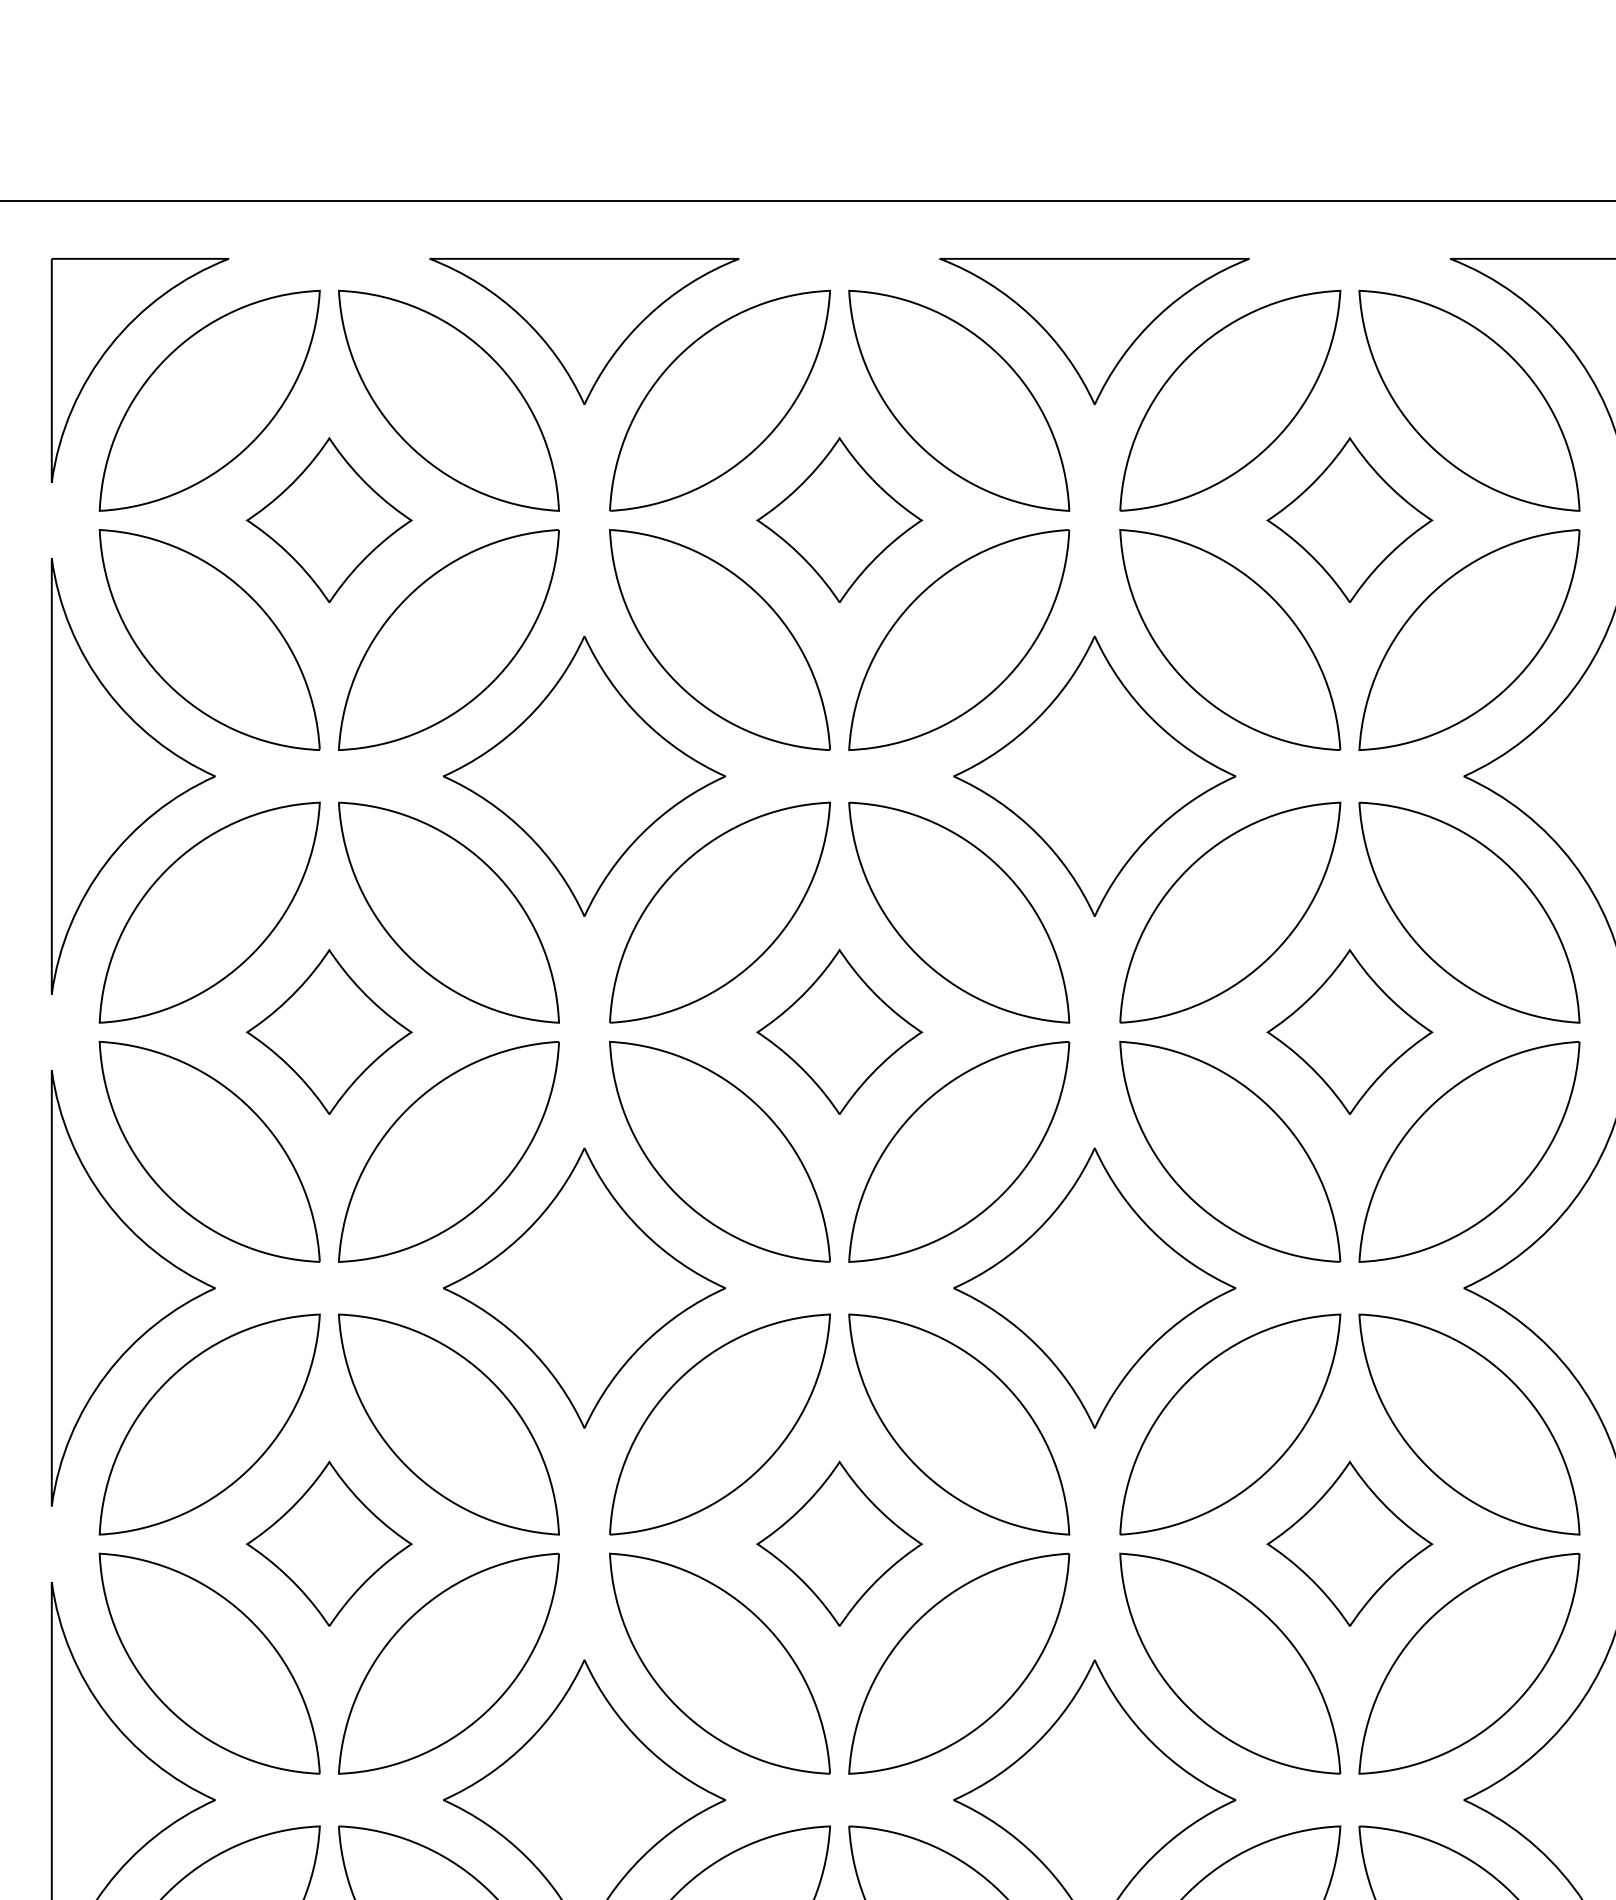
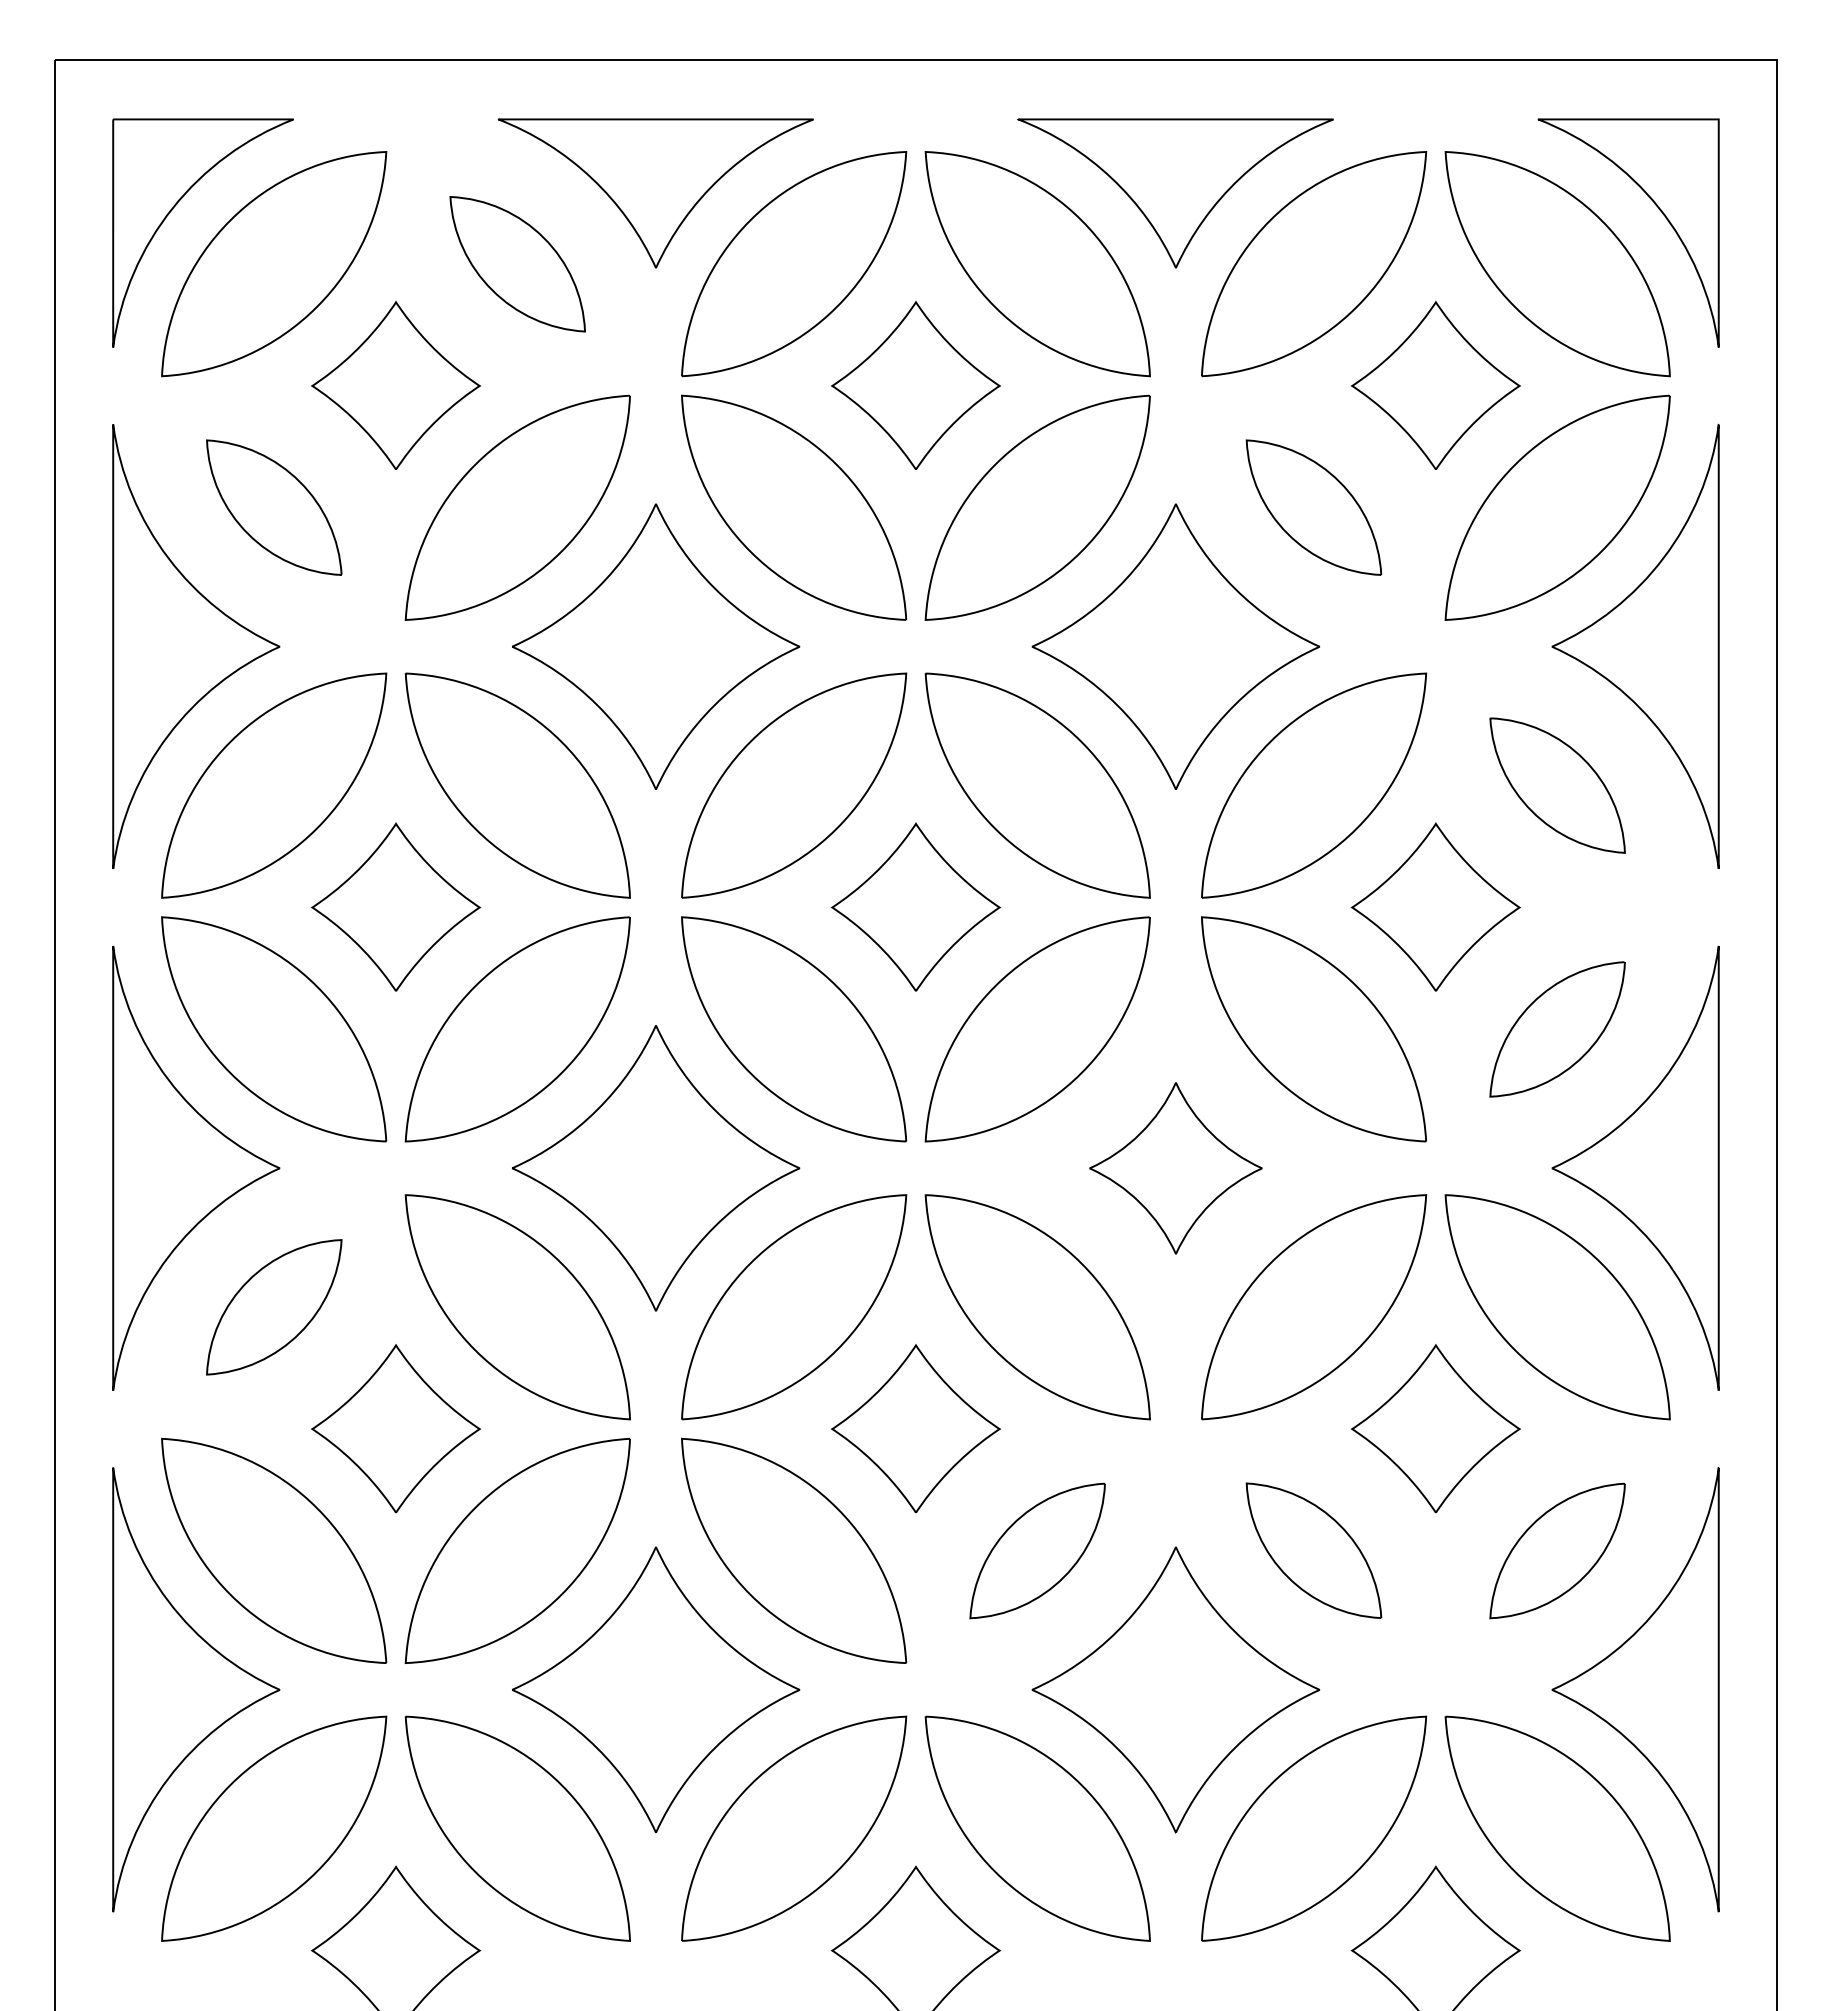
part: (448, 401) -> (517, 264), size x0.6
part: (210, 639) -> (274, 507), size x0.6
part: (1229, 639) -> (1313, 507), size x0.6
part: (1469, 912) -> (1557, 785), size x0.6
part: (1469, 1152) -> (1557, 1029), size x0.6
part: (1094, 1288) -> (1175, 1168), size x0.6
part: (210, 1424) -> (274, 1307), size x0.6
part: (958, 1663) -> (1037, 1550), size x0.6
part: (1229, 1663) -> (1313, 1550), size x0.6
part: (1469, 1663) -> (1557, 1550), size x0.6

